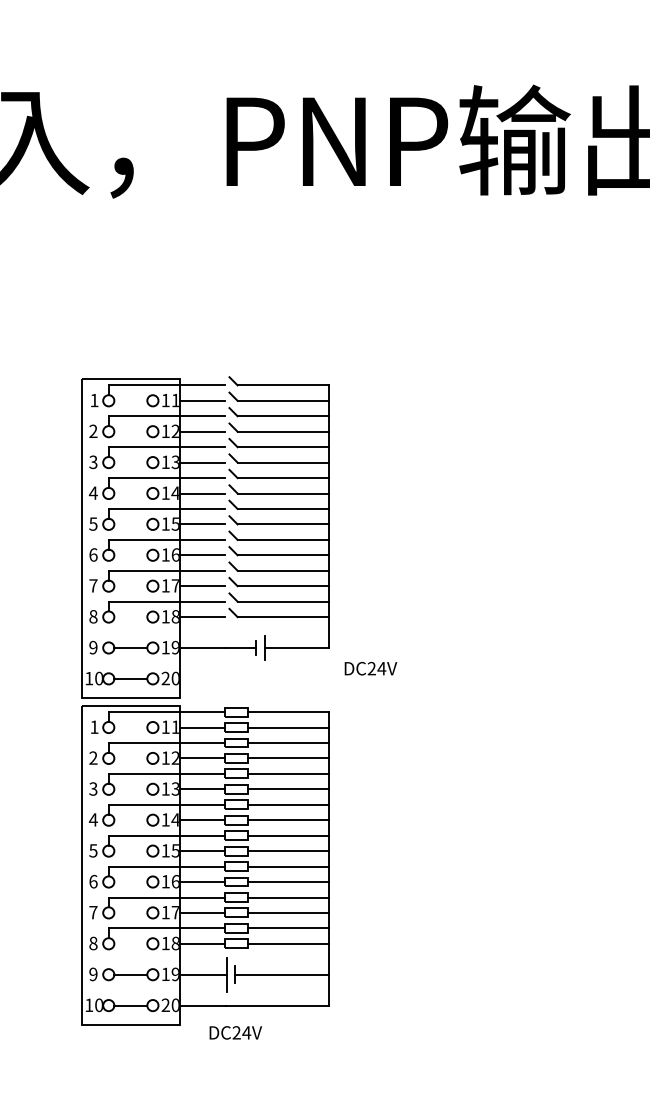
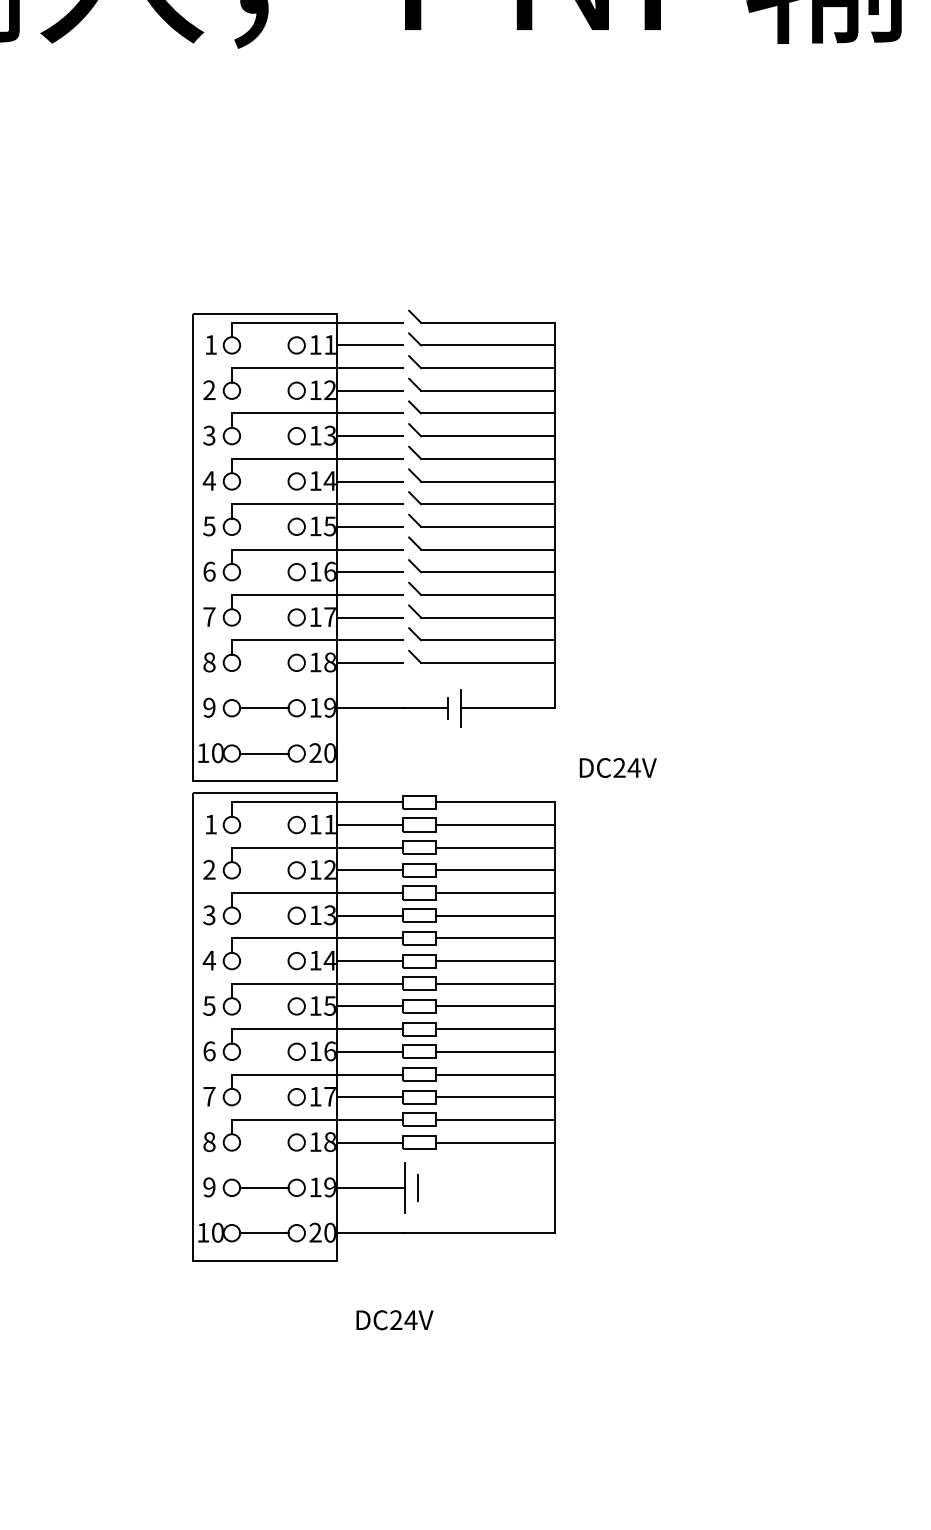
text: (370, 668) -> (617, 767), moved
line: (281, 974) -> (485, 1187), removed
text: (235, 1032) -> (394, 1319), moved

